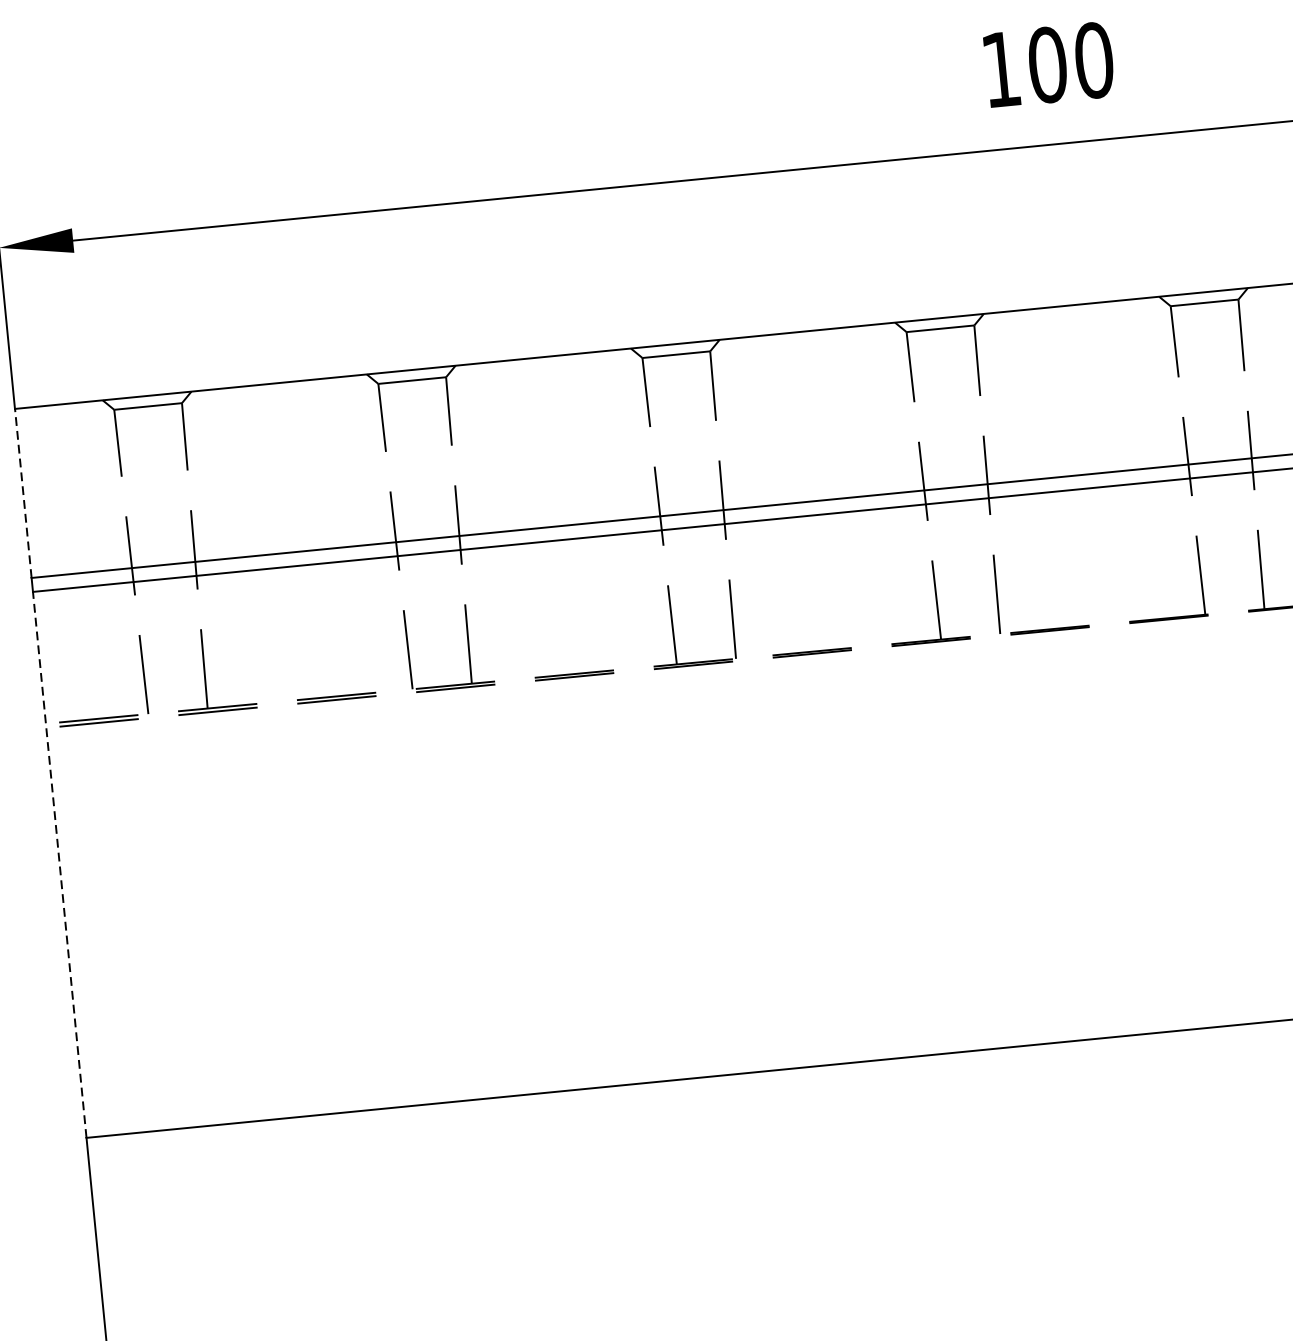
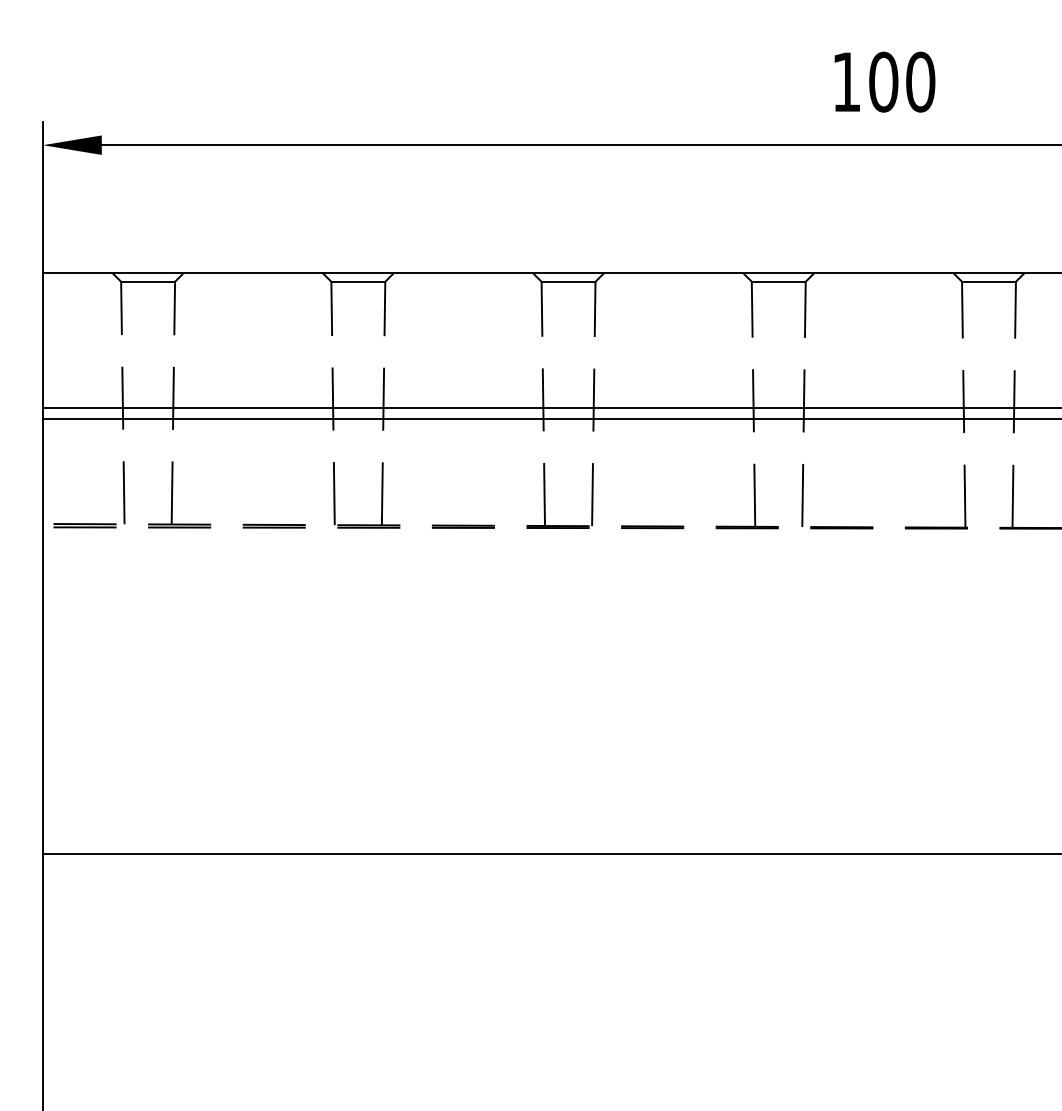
line: (23, 493) -> (43, 340), dashed -> solid
line: (60, 863) -> (43, 635), dashed -> solid

